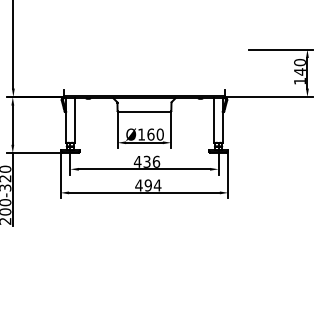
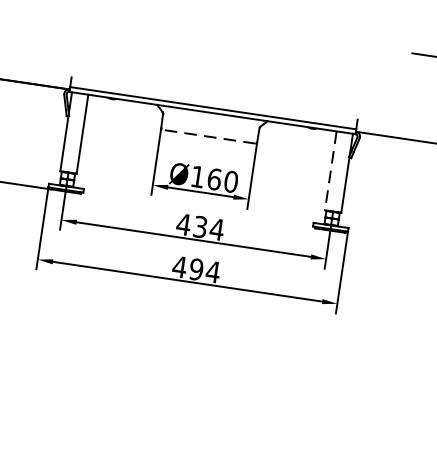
line: (143, 111) -> (207, 136), solid -> dashed
line: (214, 121) -> (331, 172), solid -> dashed
text: (156, 161) -> (217, 228), 436 -> 434

